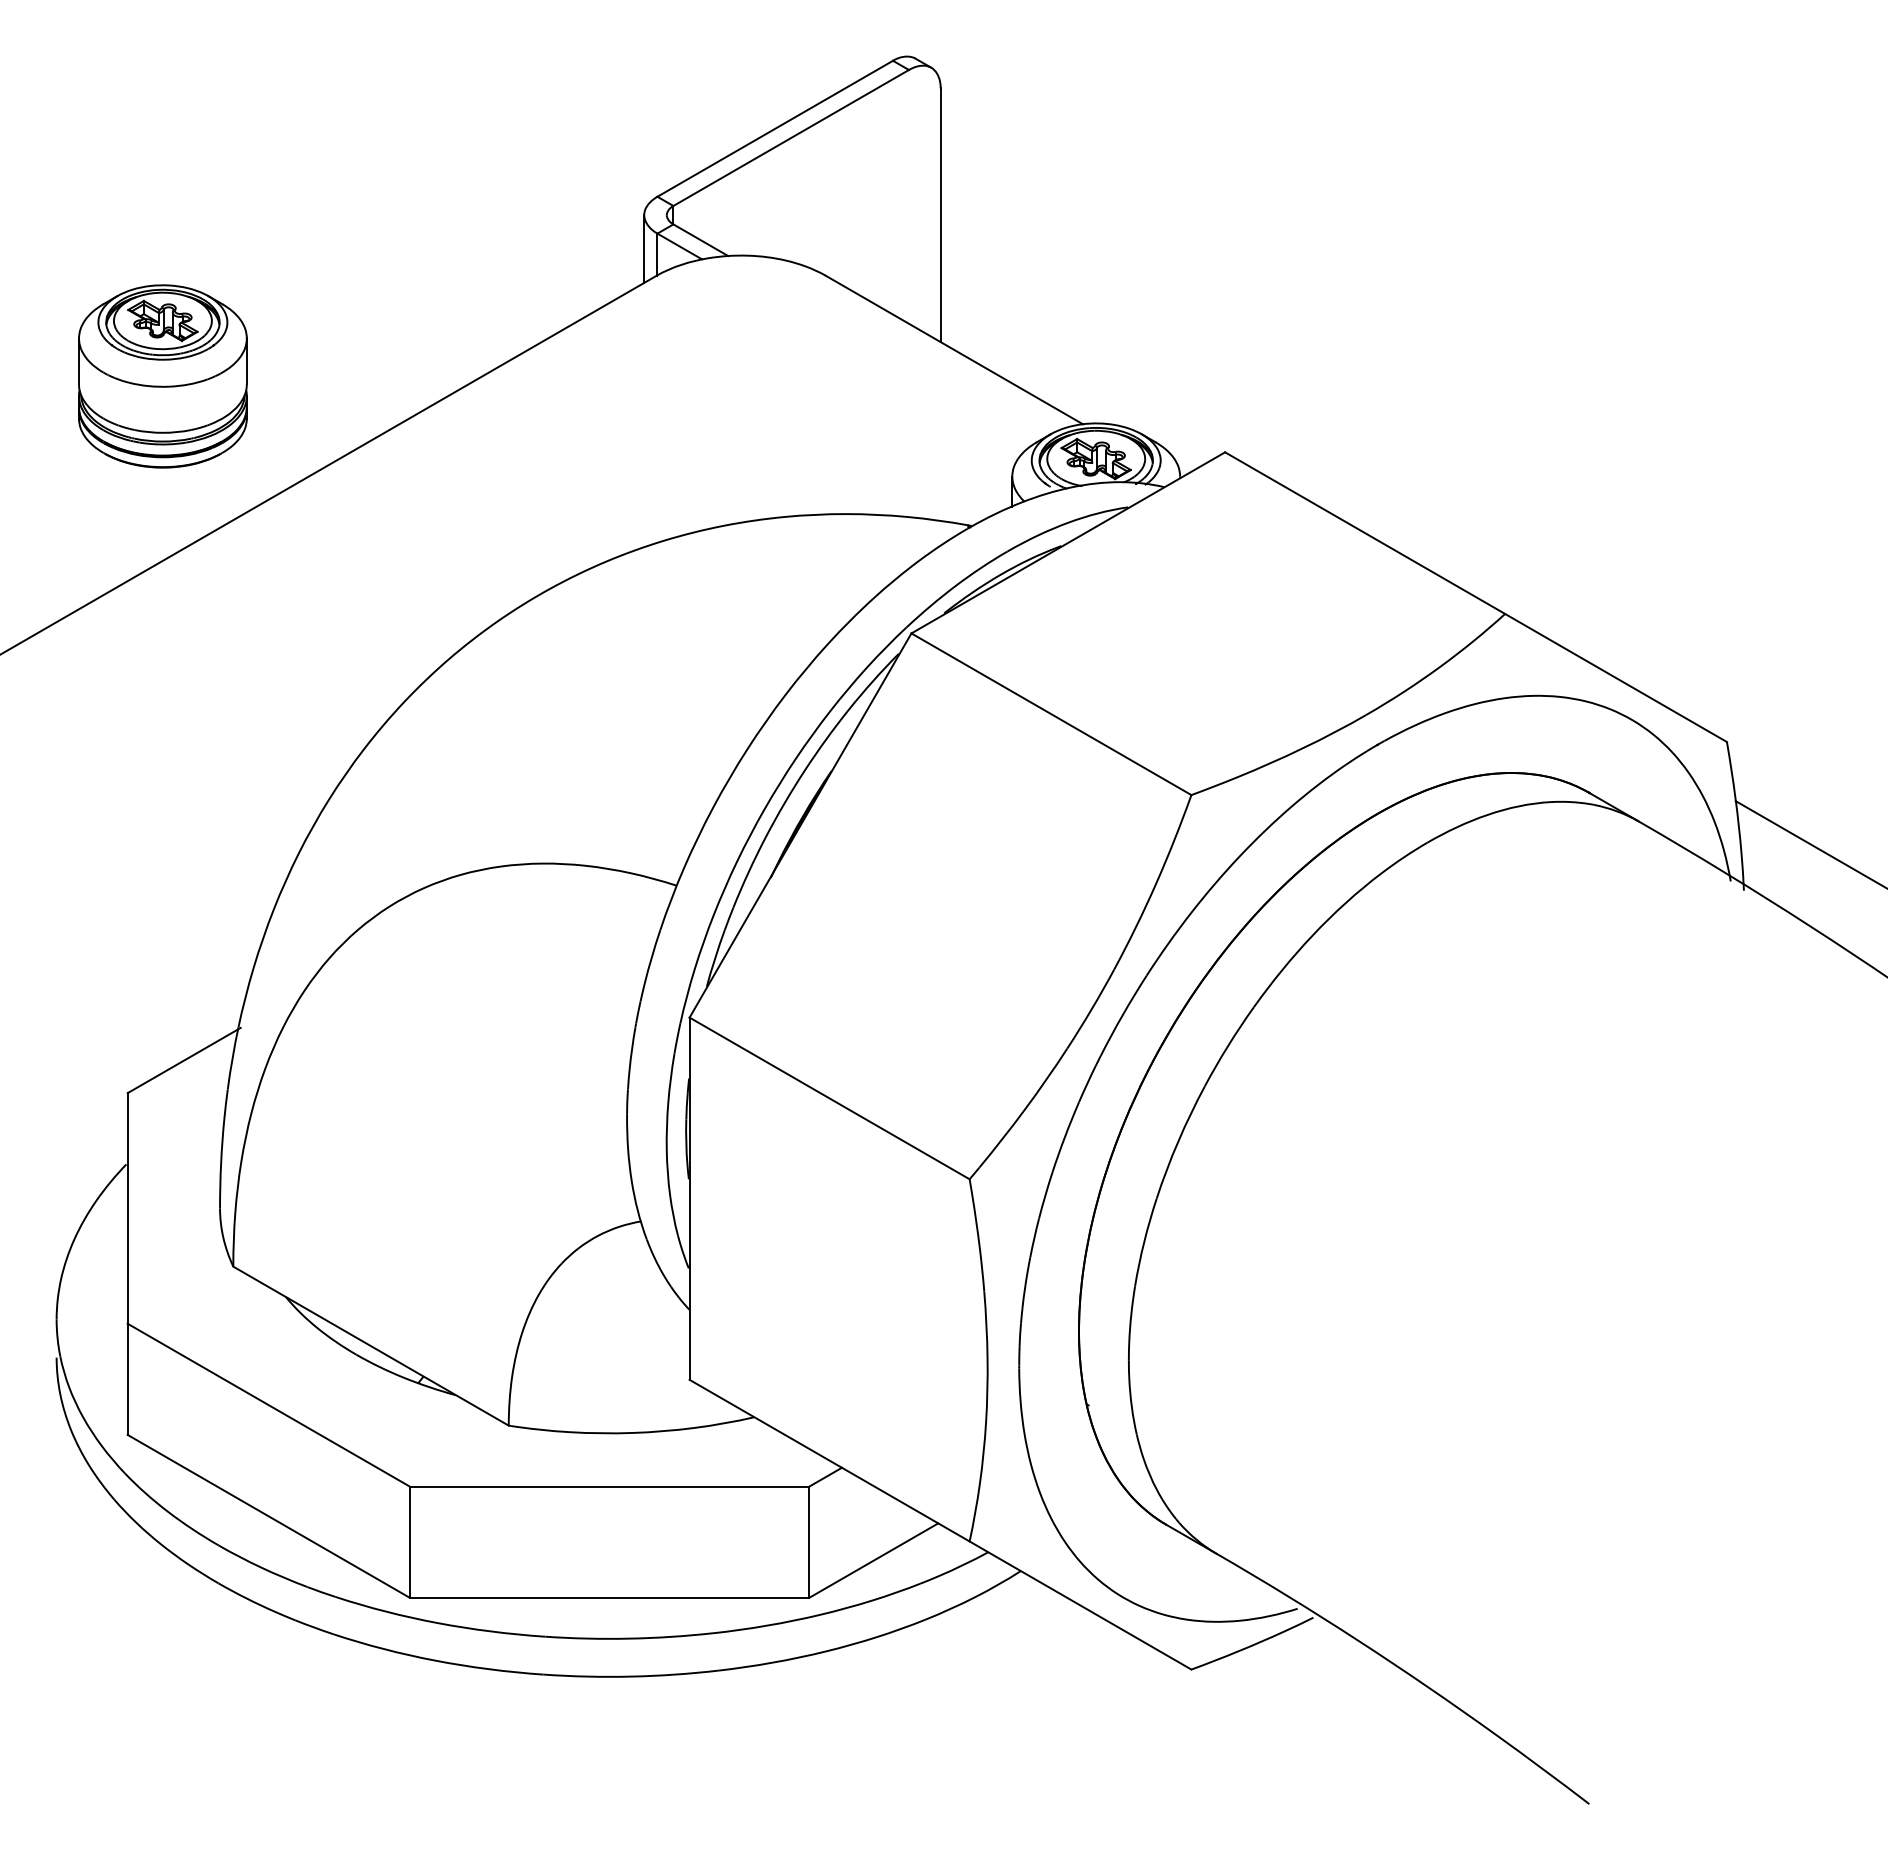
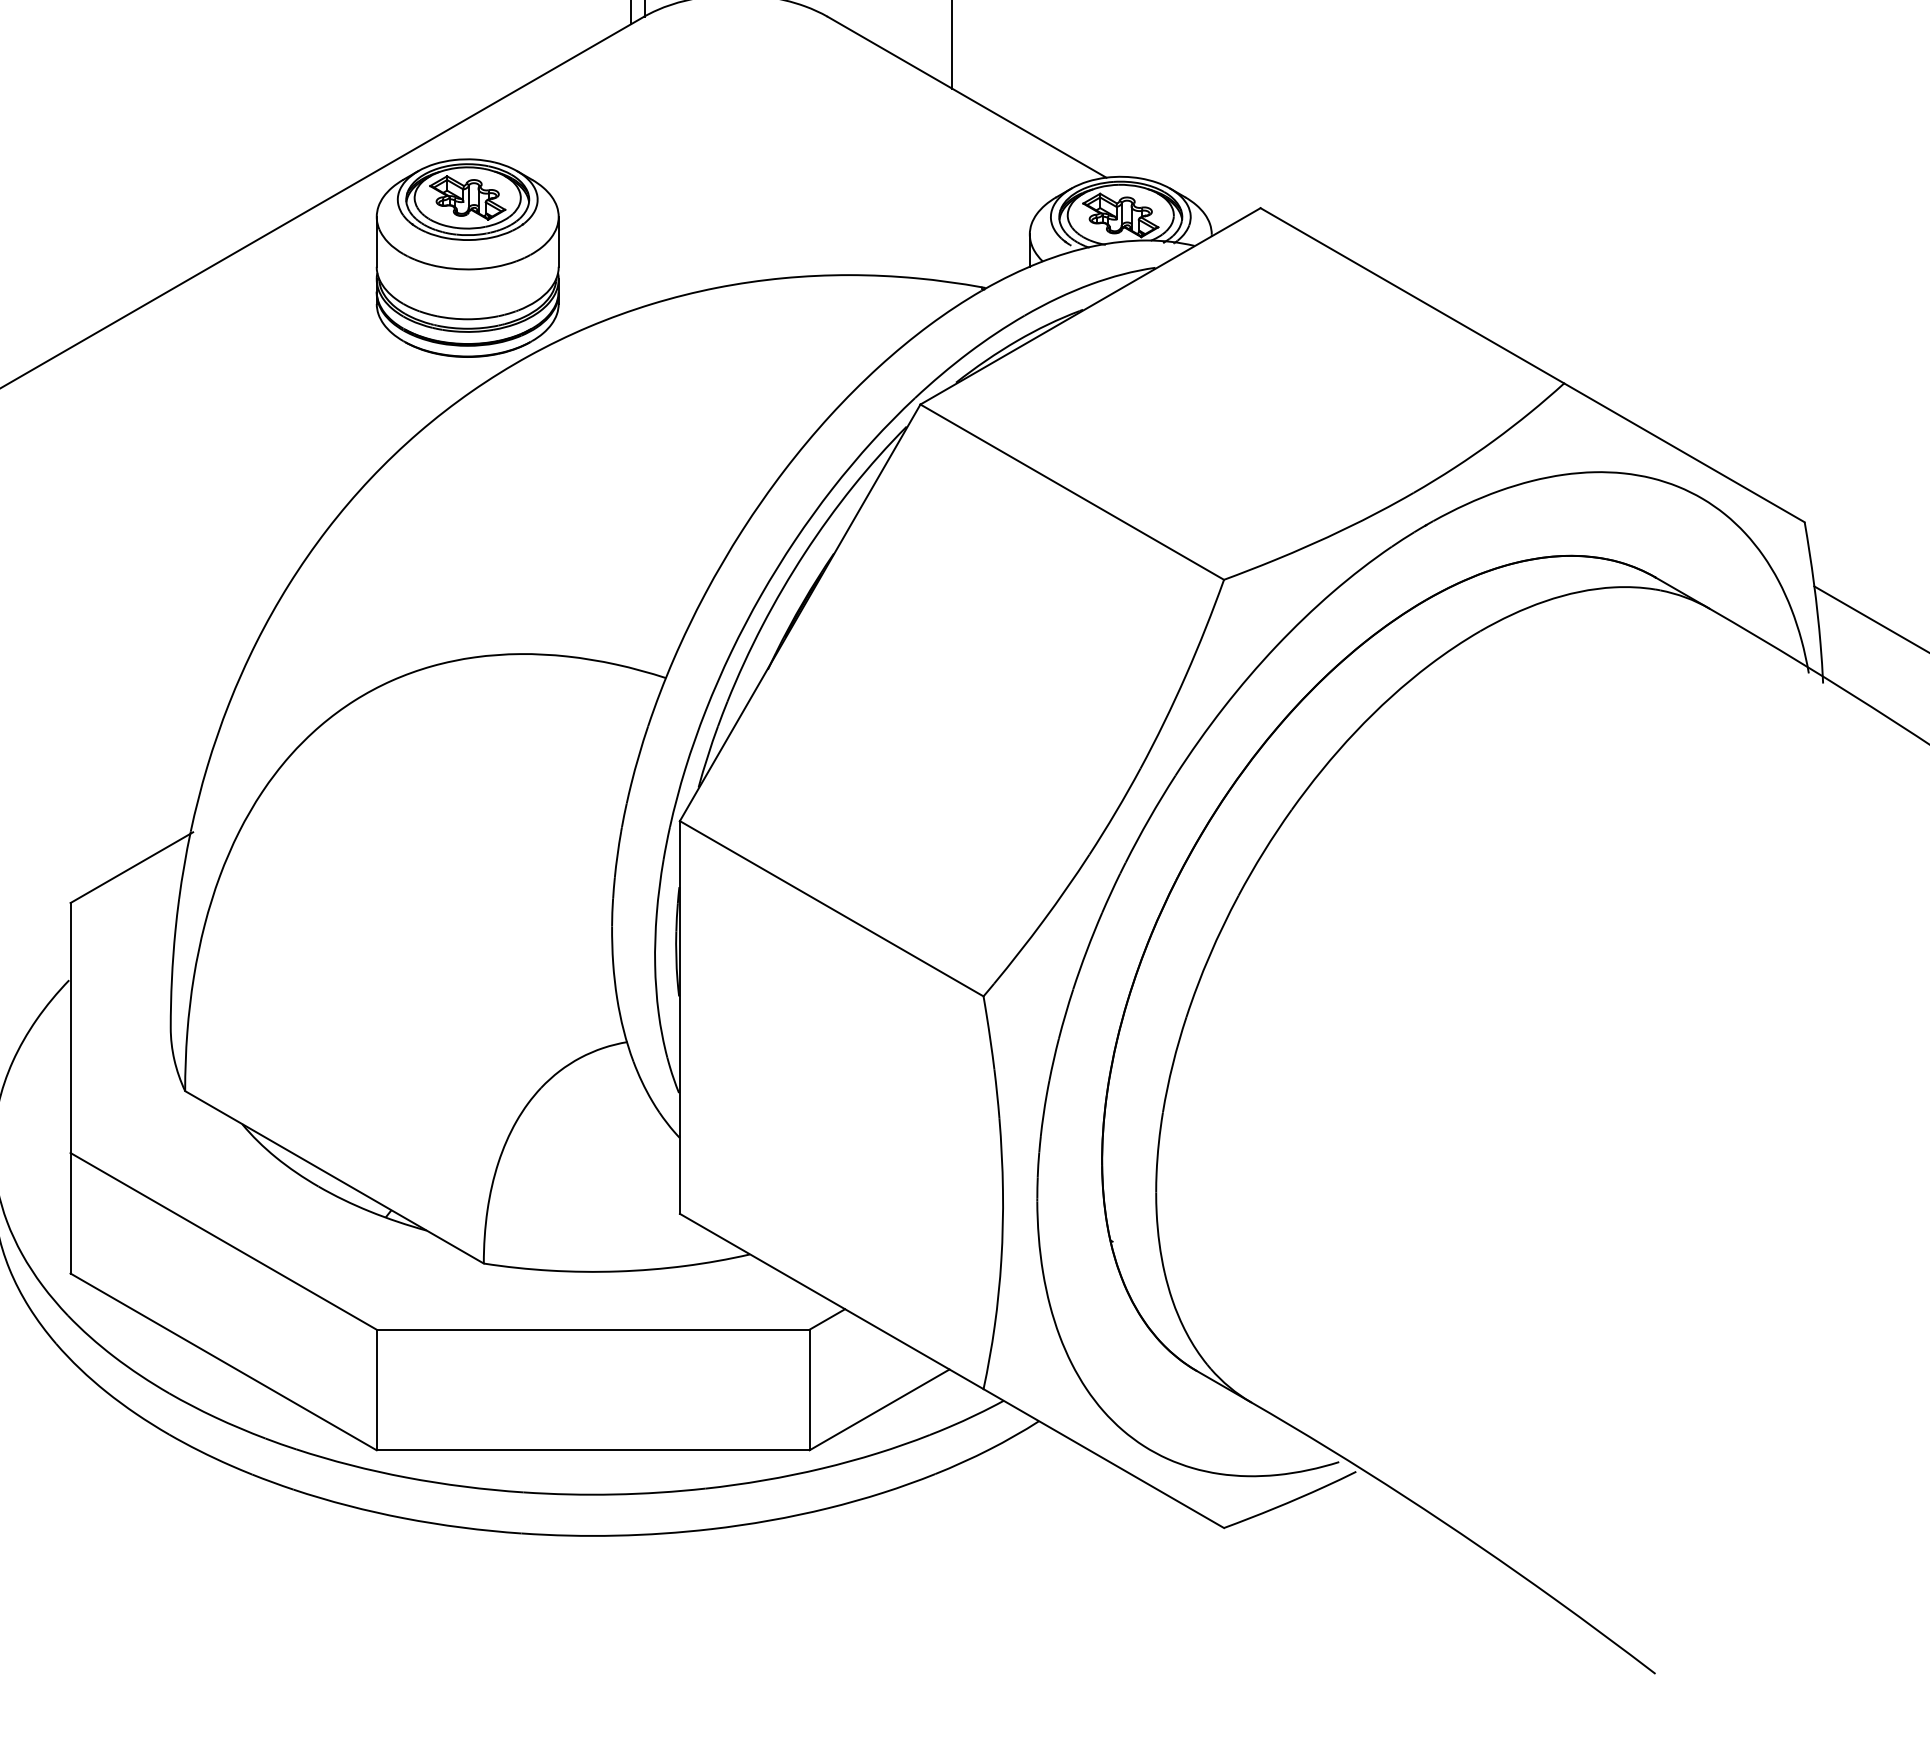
part: (162, 376) -> (467, 258), moved

